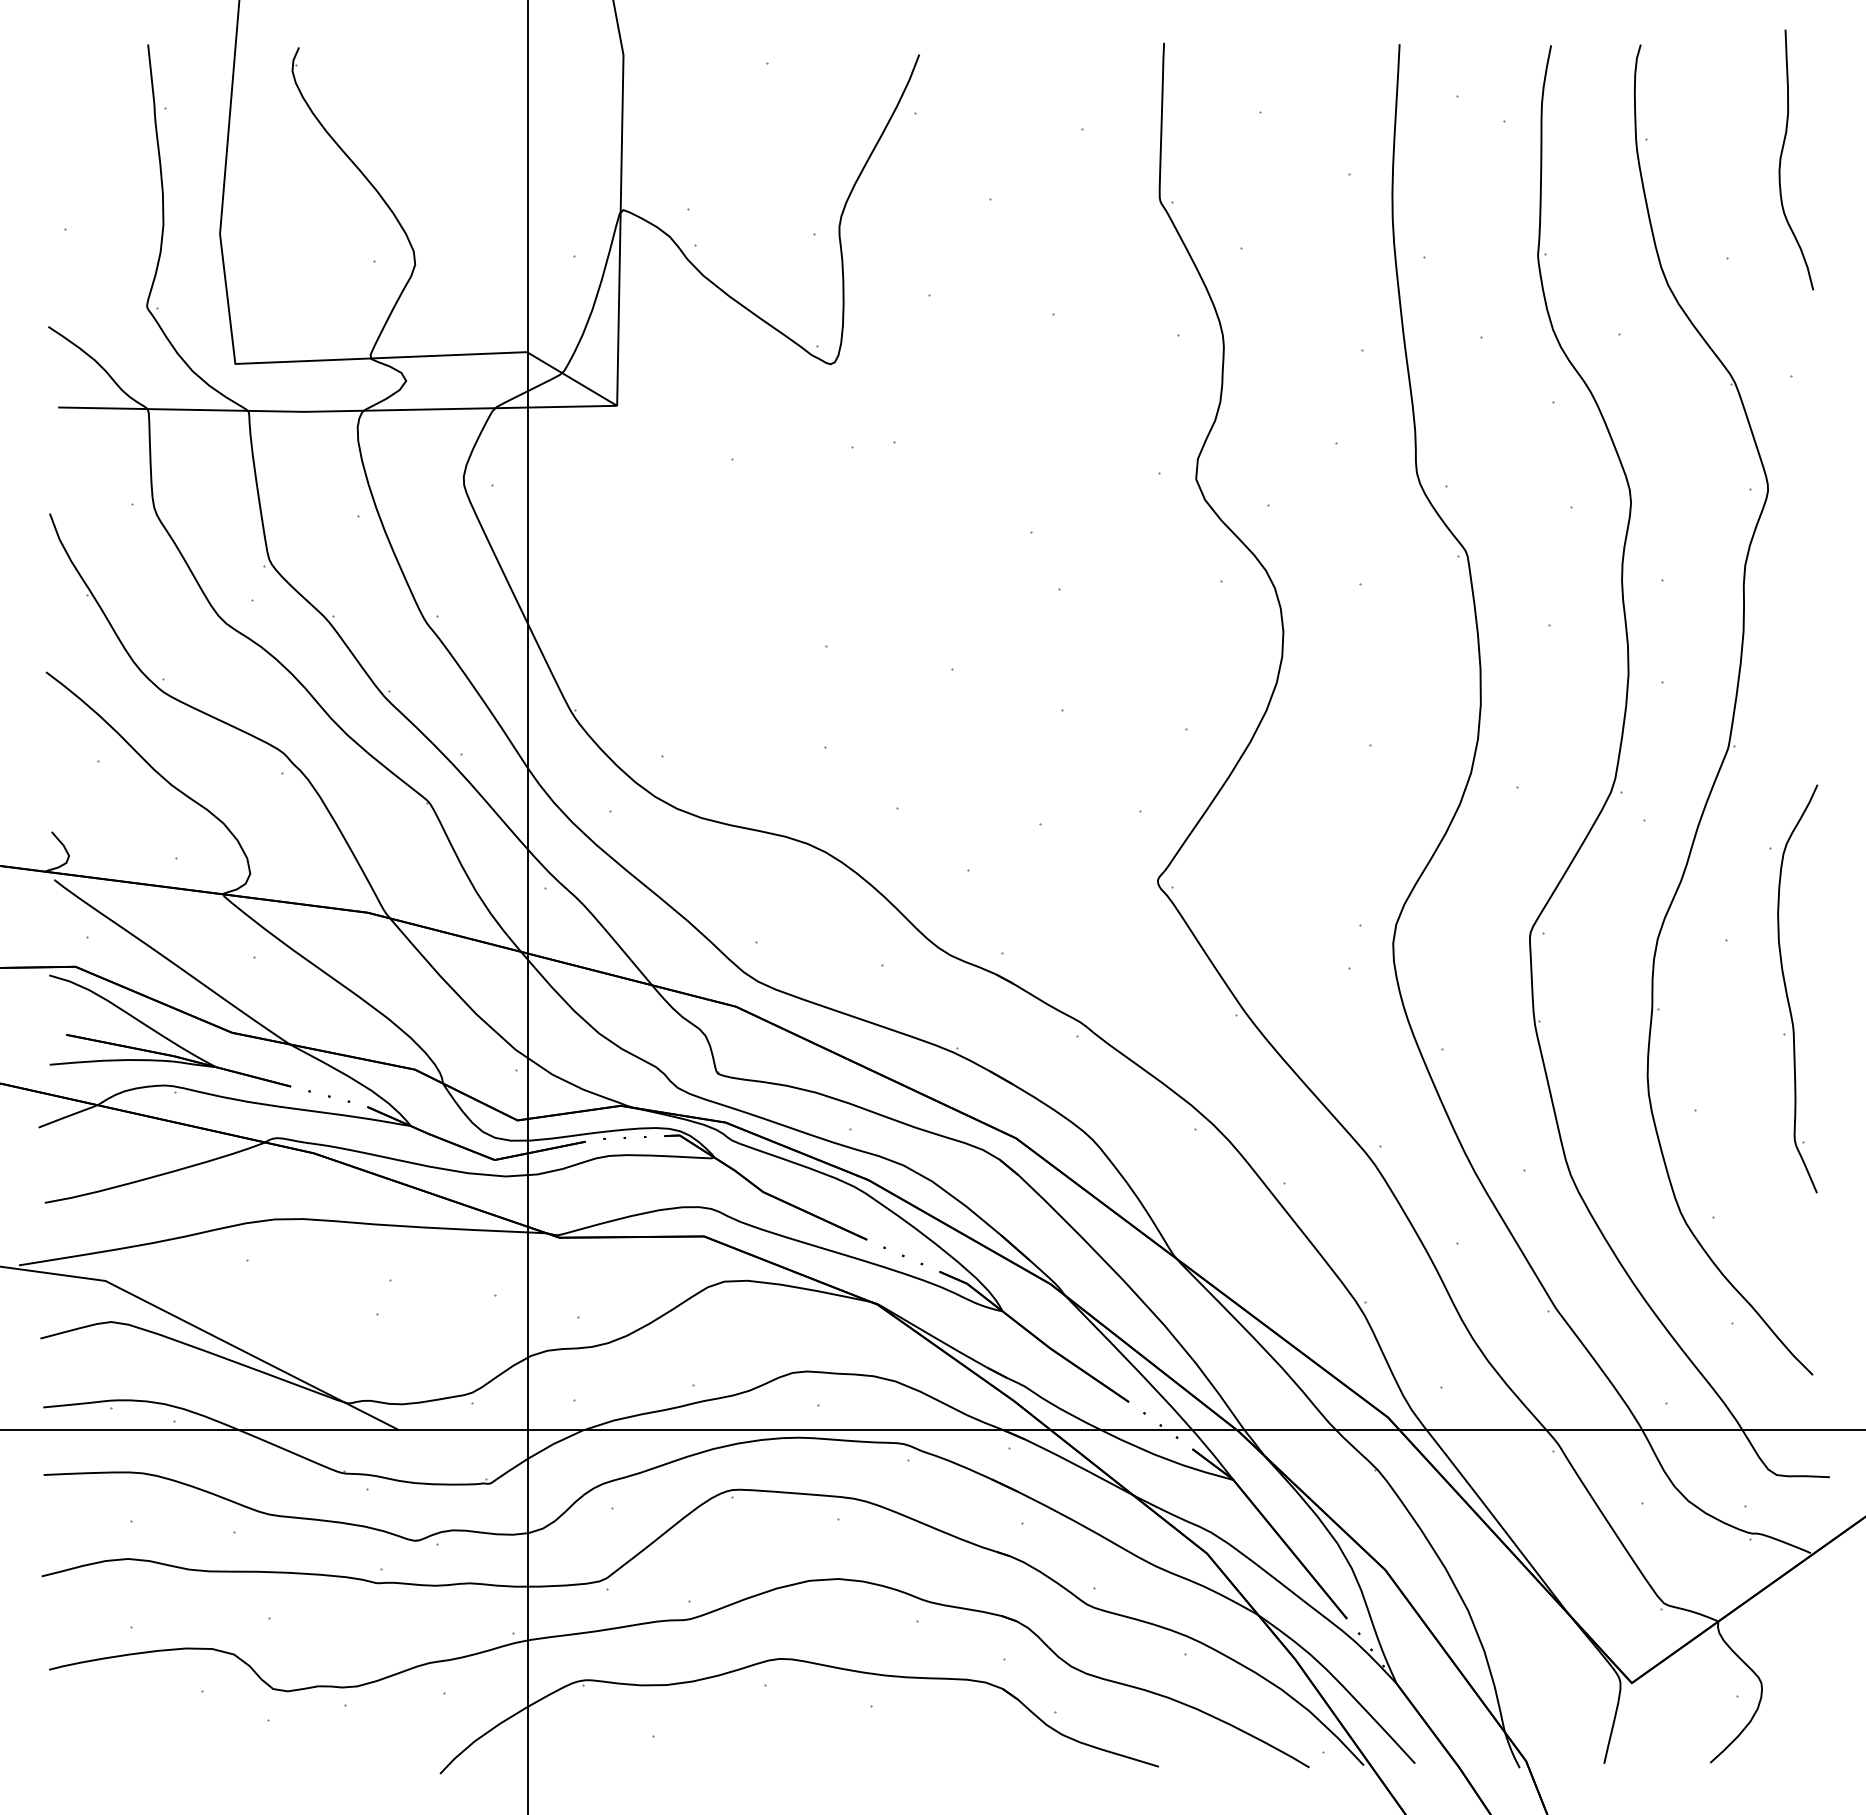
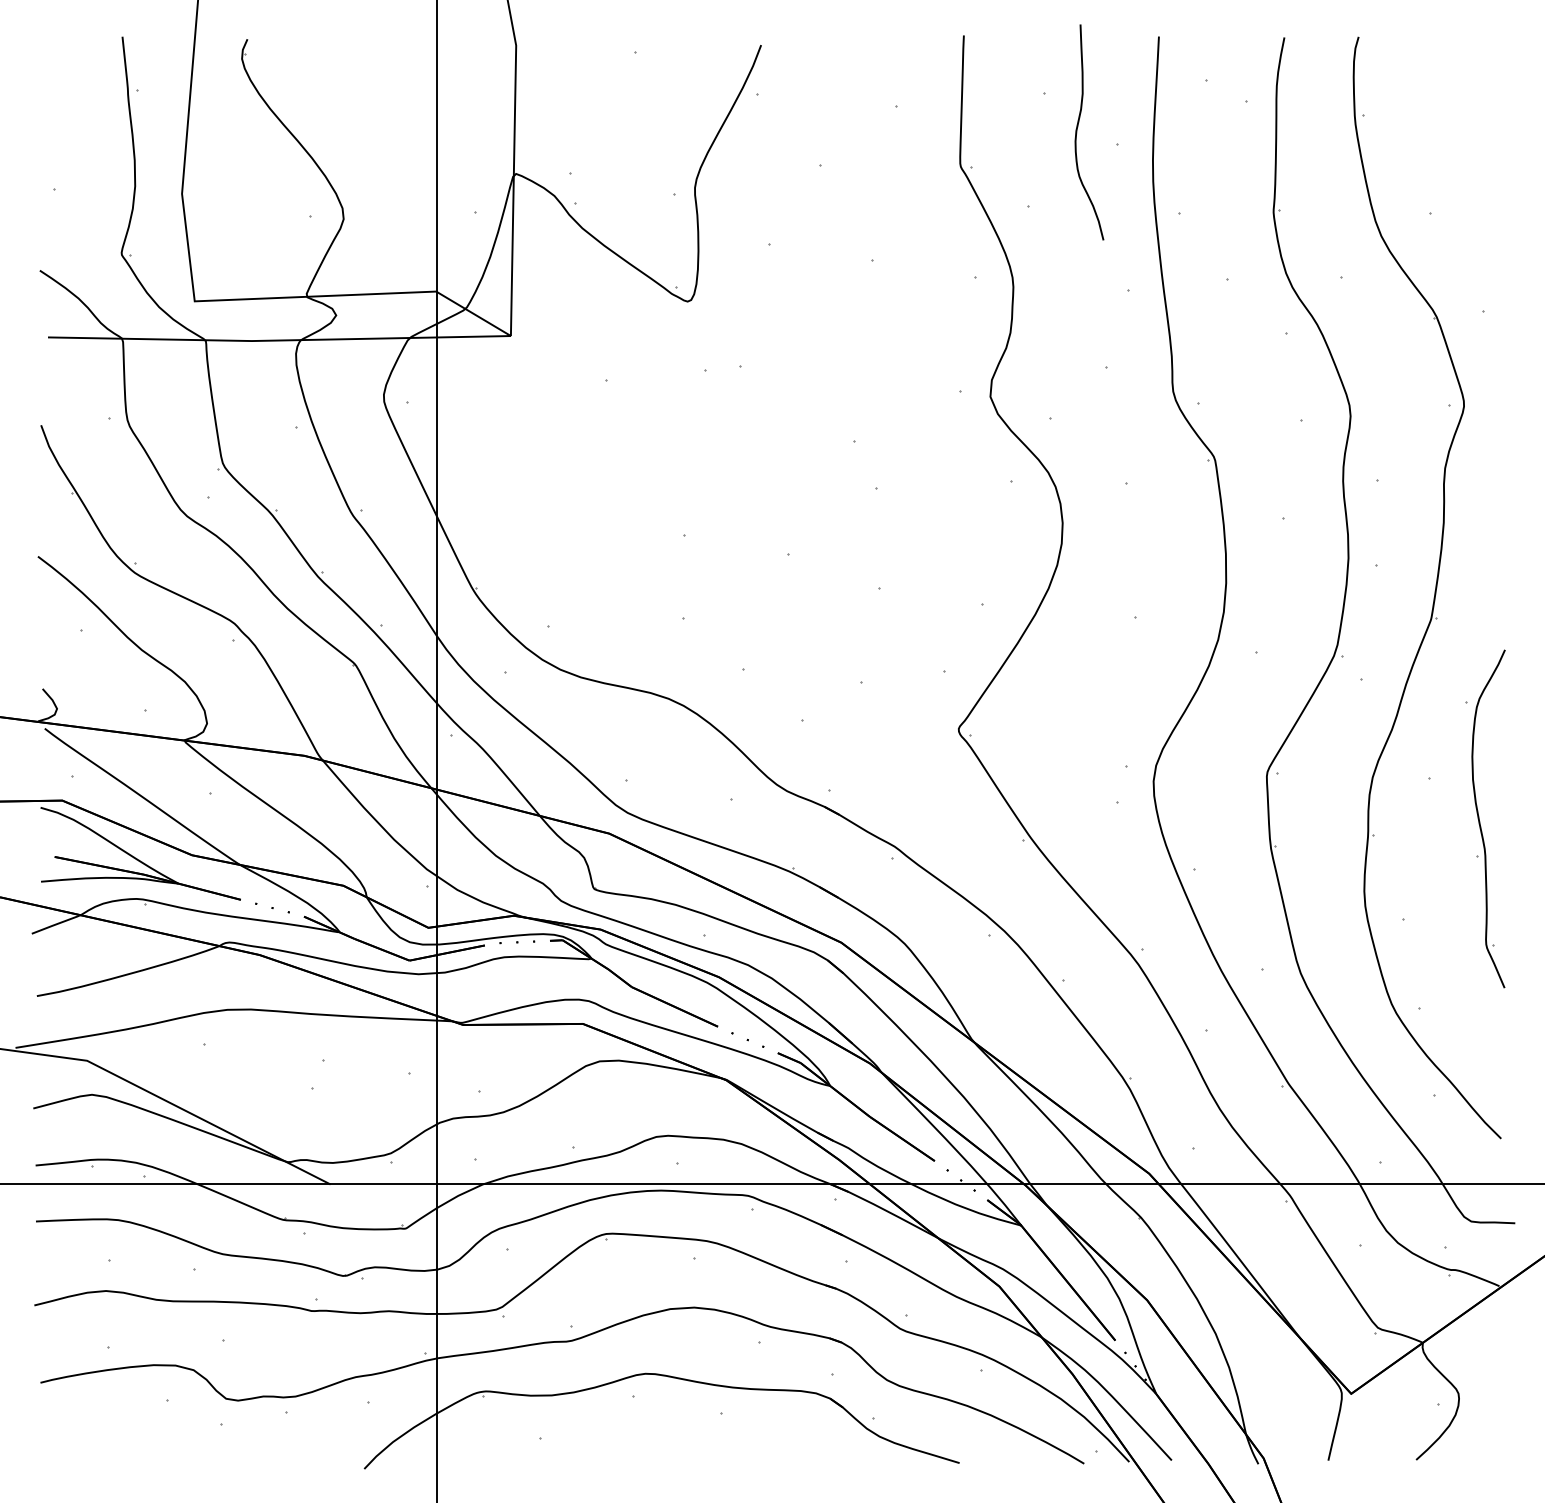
curve: (1781, 160) -> (1077, 132), moved

